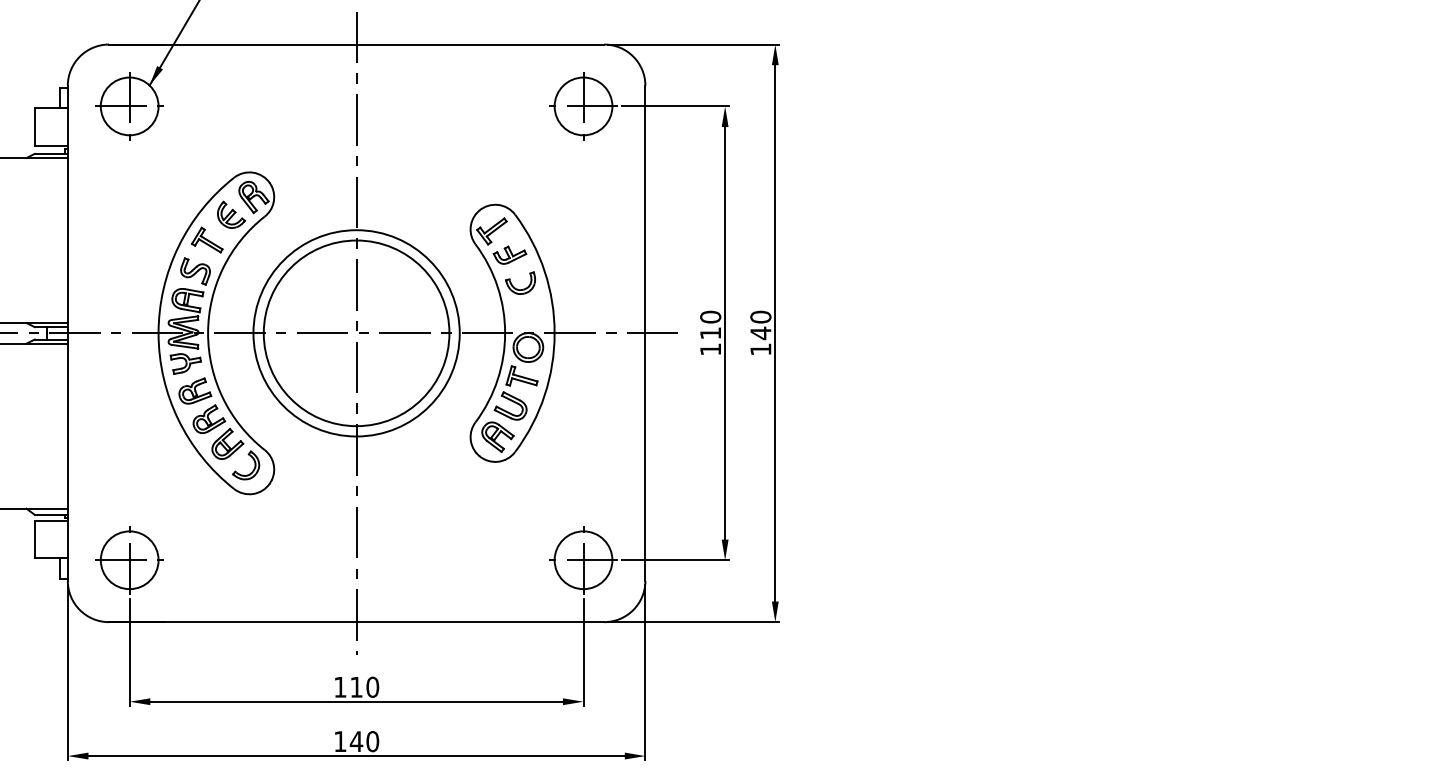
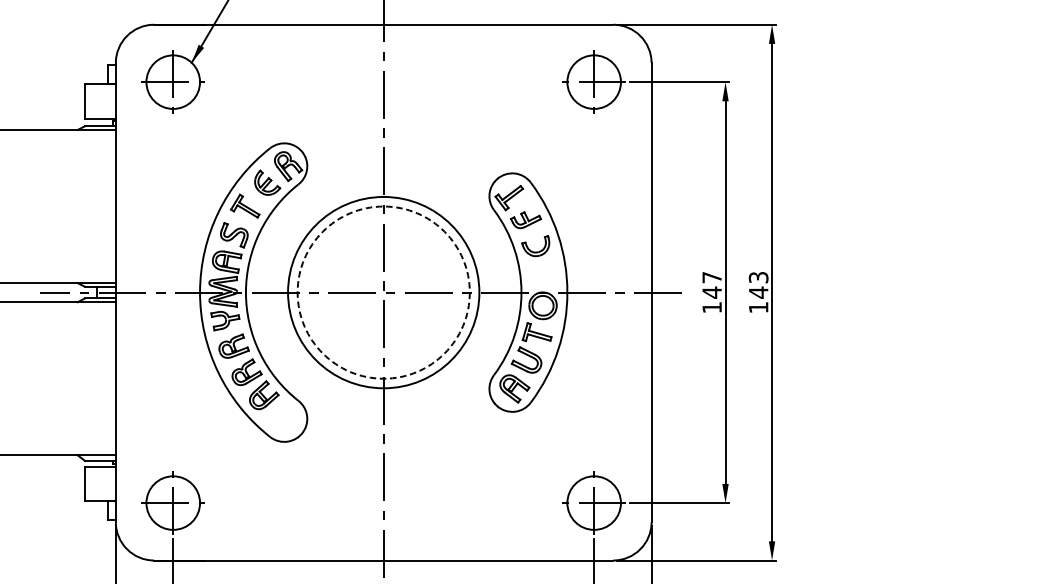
text: (760, 316) -> (758, 277), 140 -> 143
text: (710, 325) -> (711, 285), 110 -> 147
circle: (356, 333) -> (383, 292), solid -> dashed
part: (253, 468) -> (288, 417), removed

